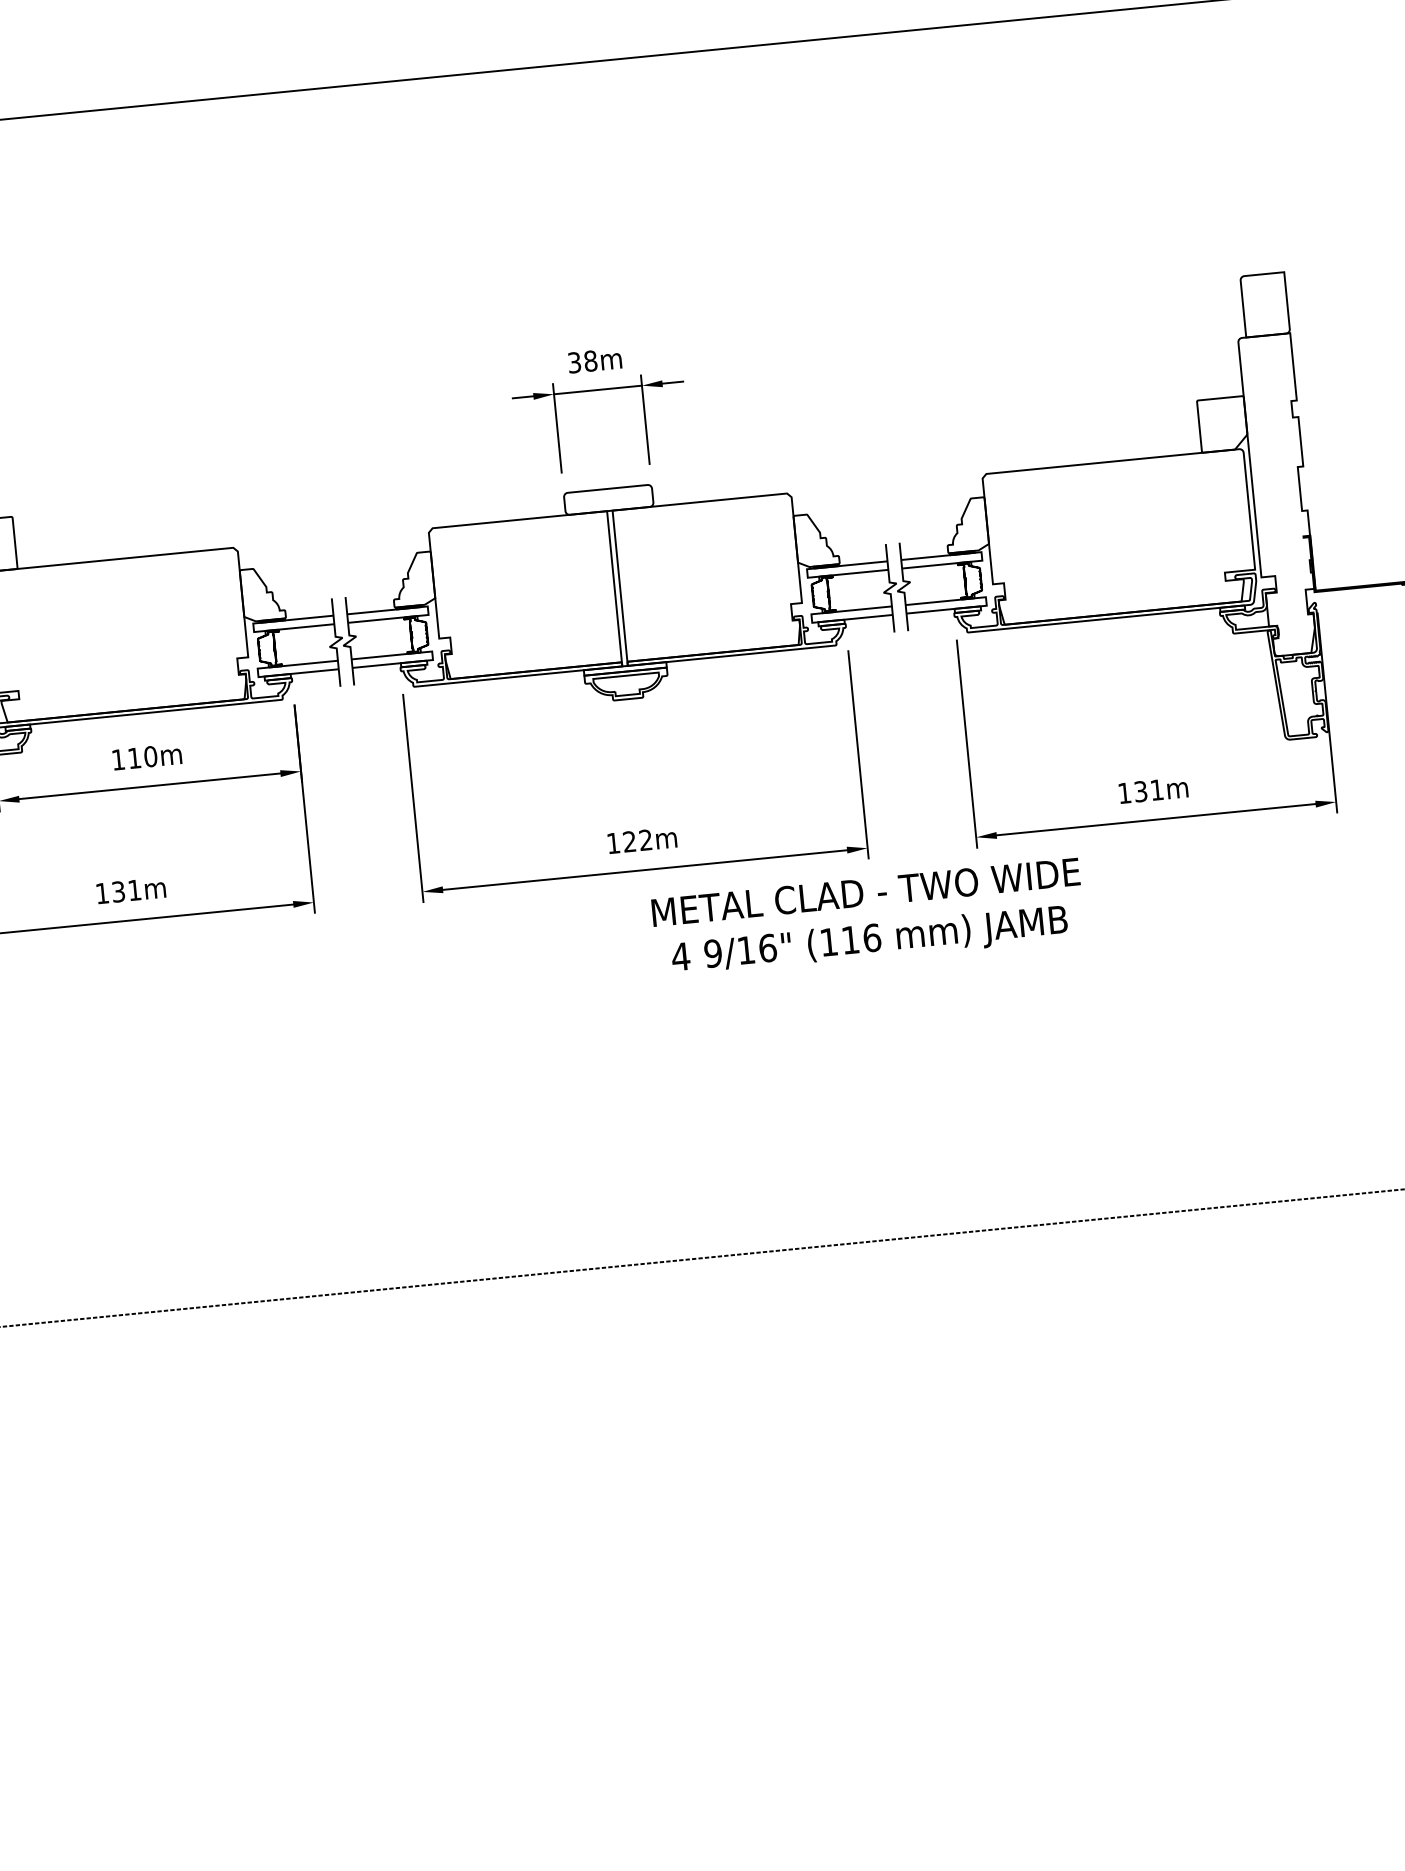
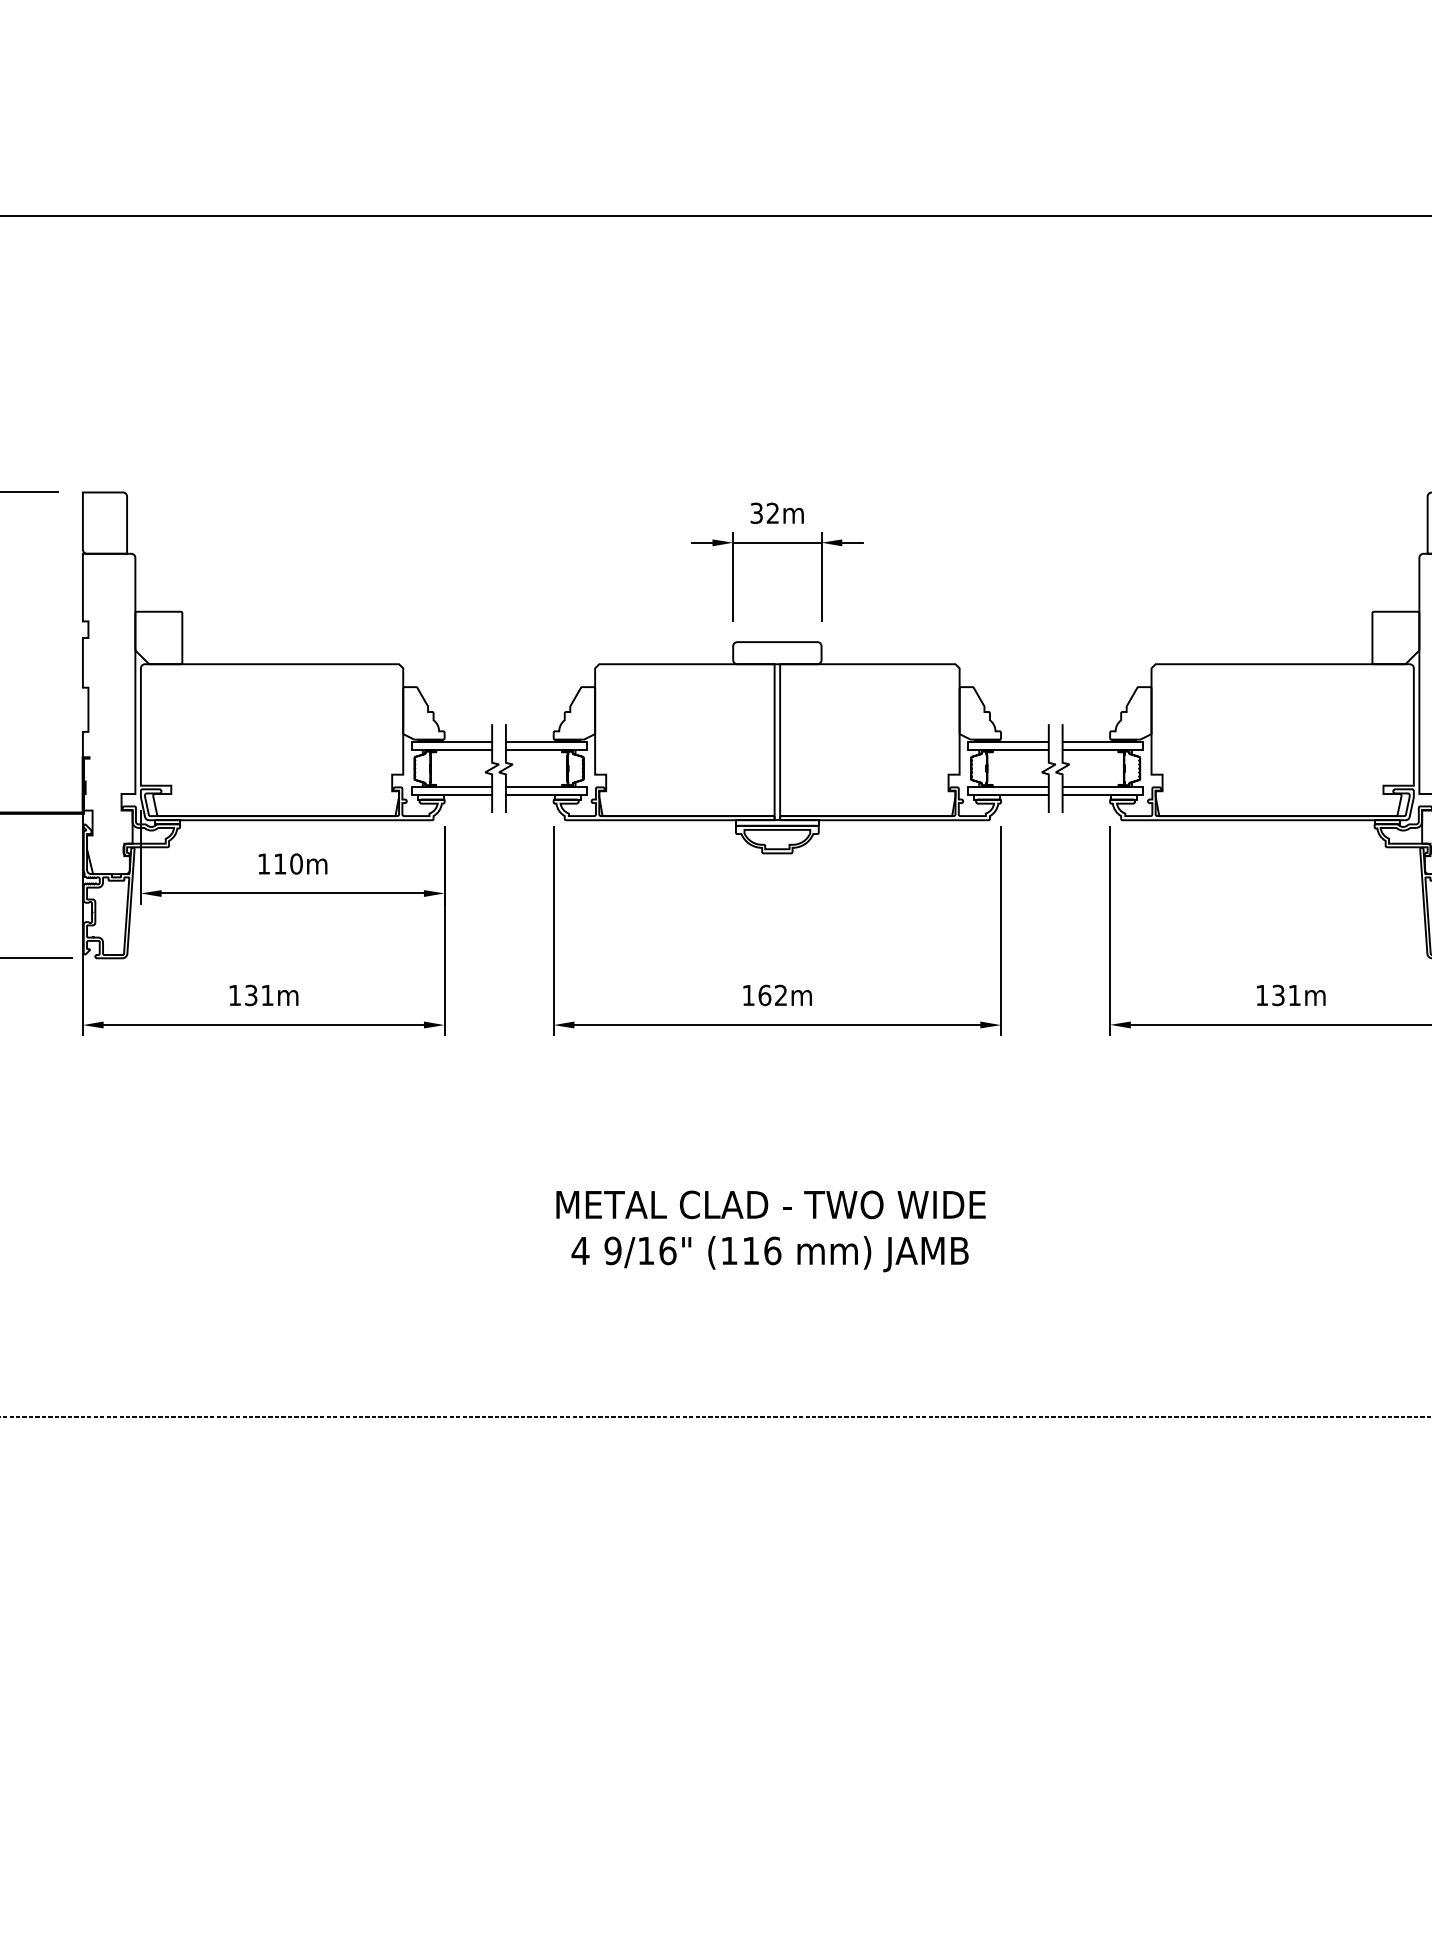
text: (590, 360) -> (772, 512), 38m -> 32m
text: (629, 841) -> (764, 995), 122m -> 162m
text: (868, 918) -> (770, 1231), moved

